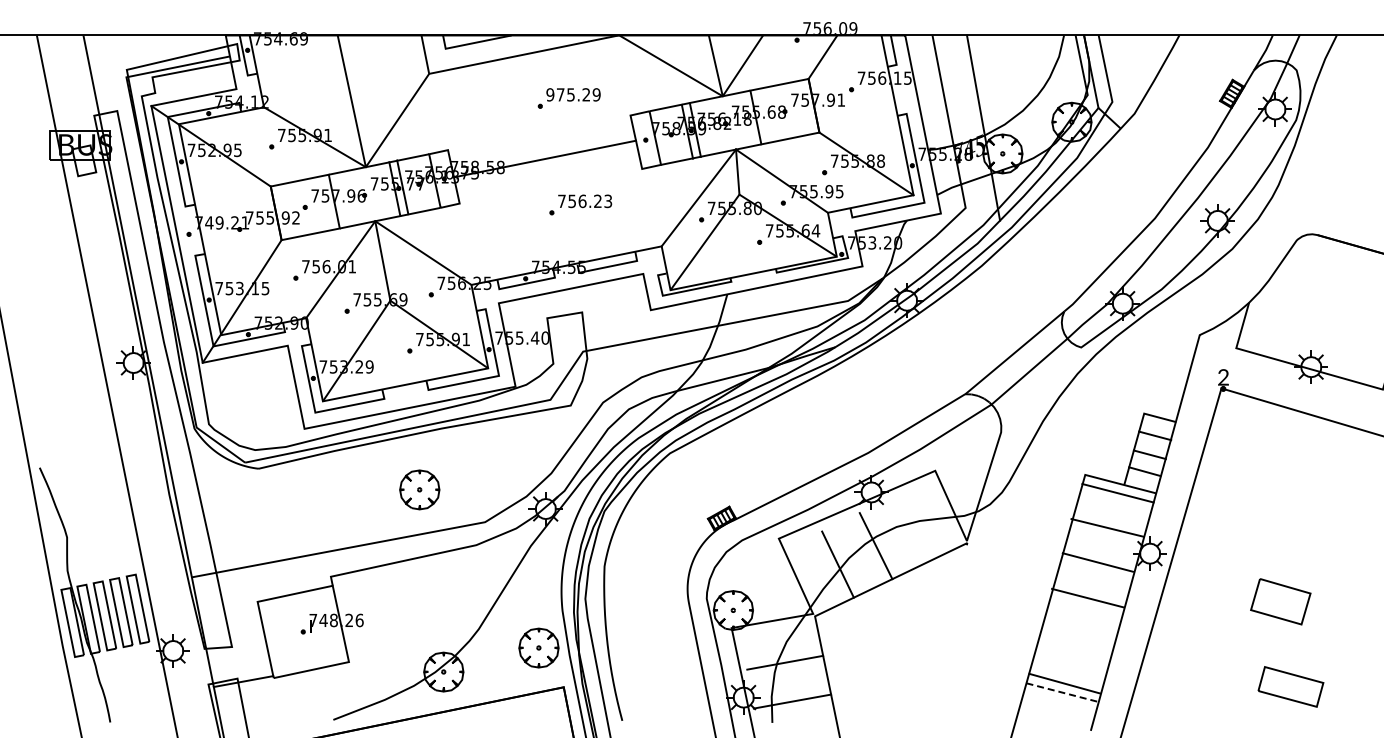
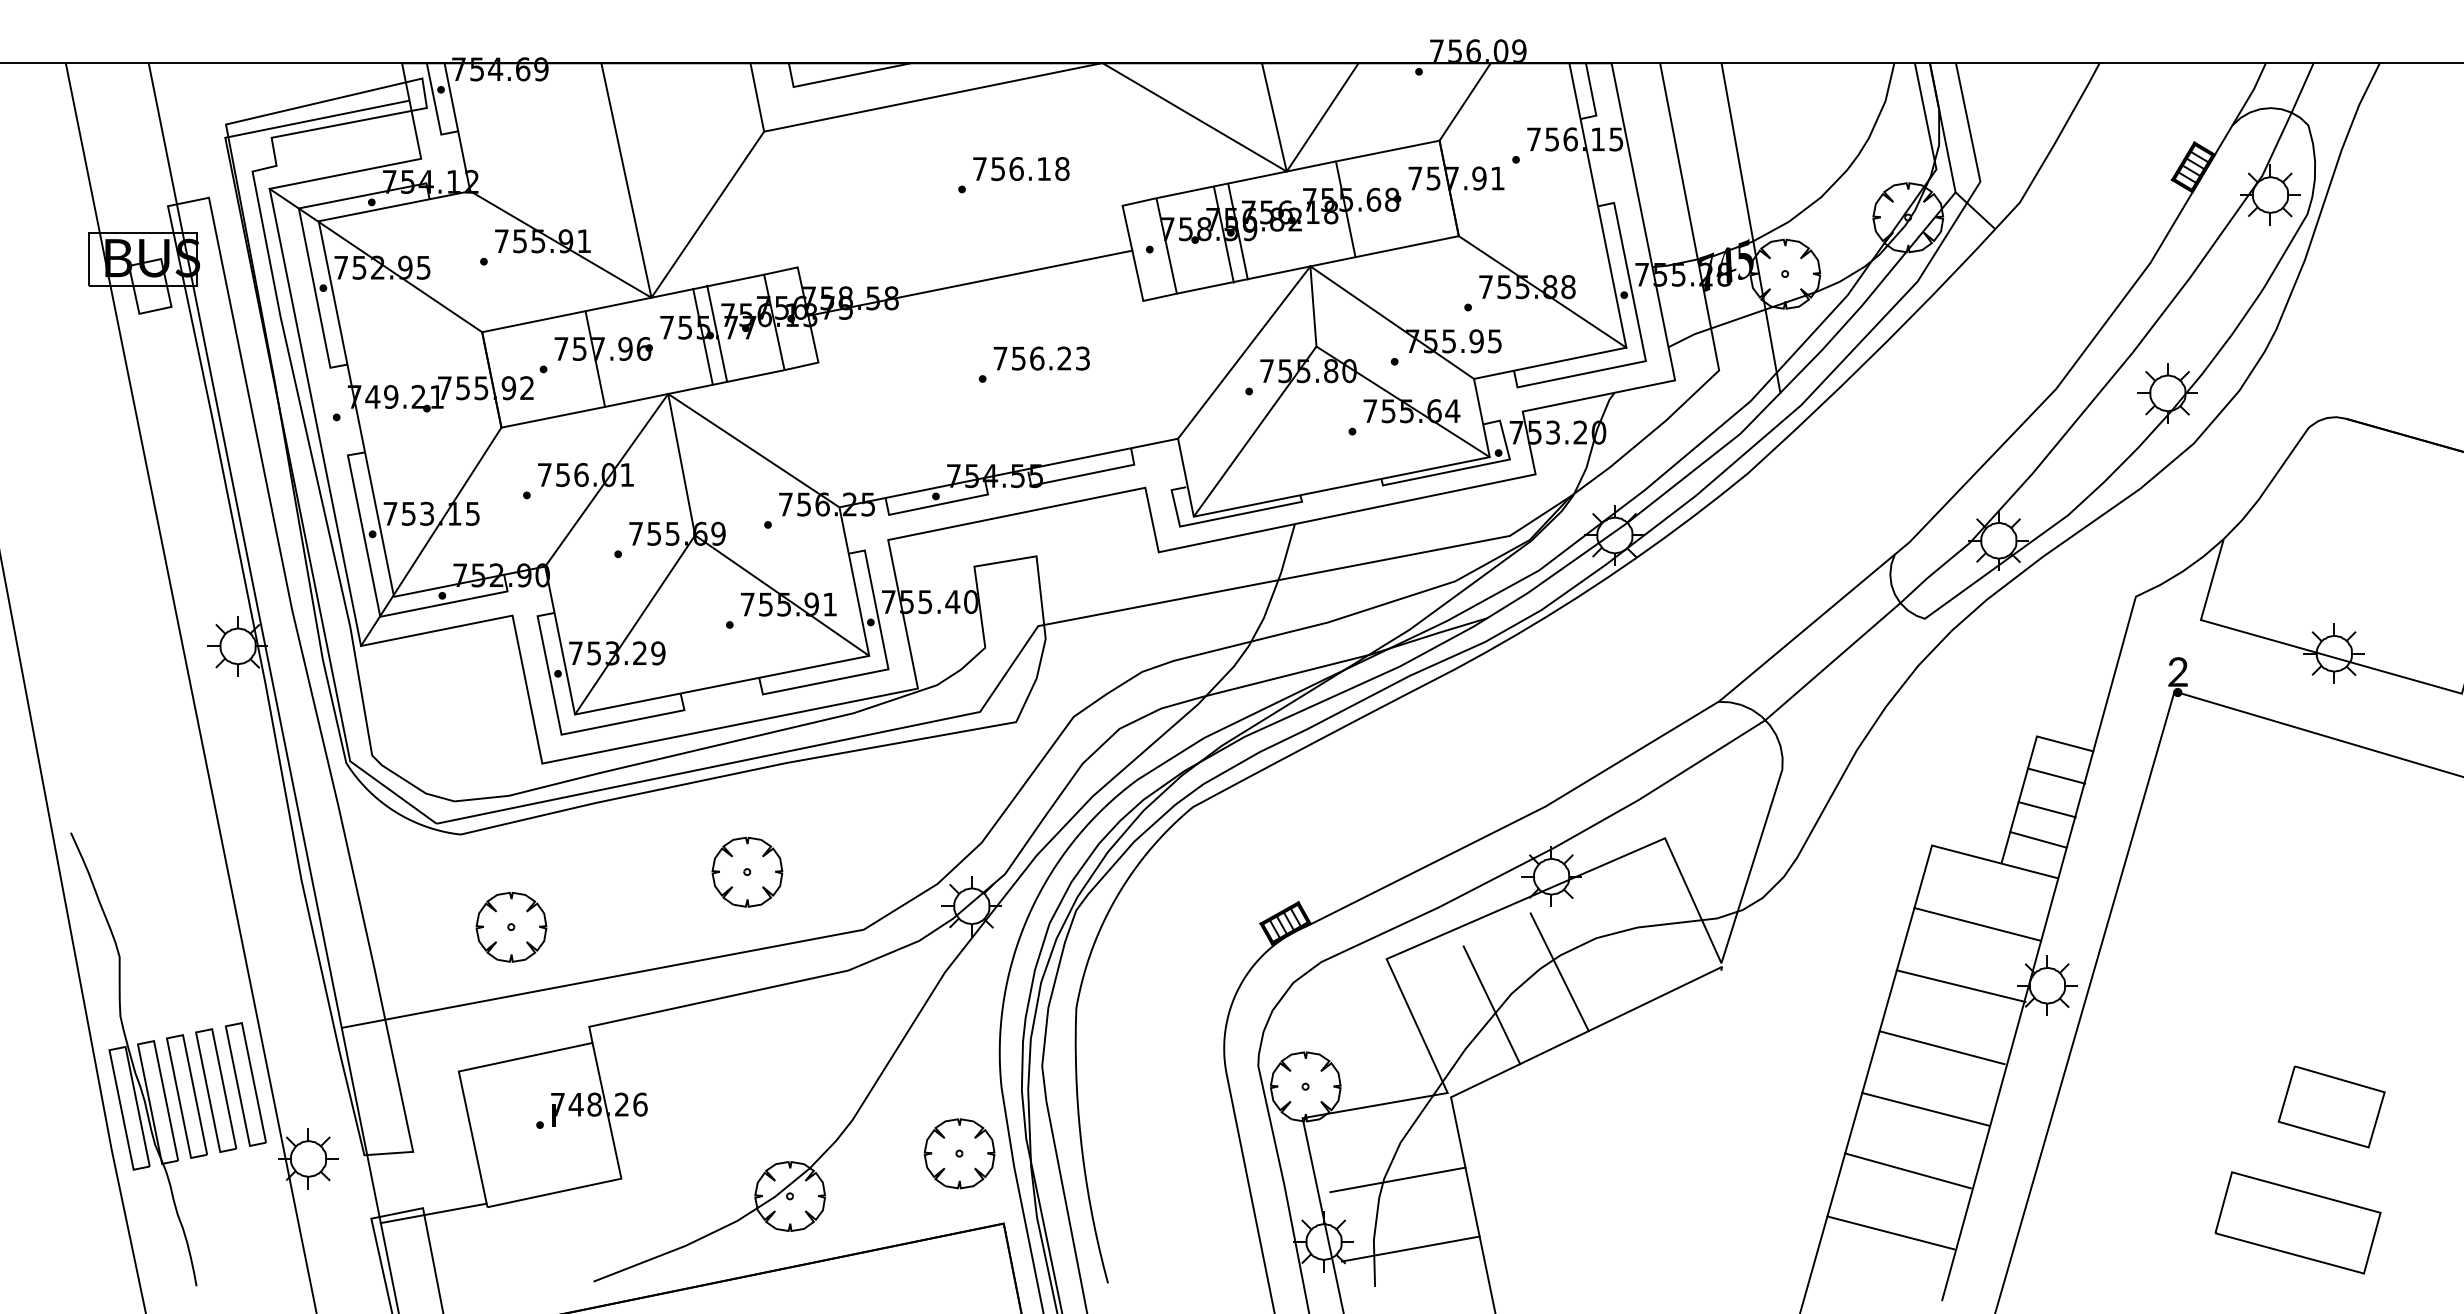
text: (573, 94) -> (1021, 168), 975.29 -> 756.18
line: (1117, 493) -> (1976, 924), moved
part: (286, 520) -> (510, 926), added
line: (1107, 527) -> (1960, 985), moved
line: (1097, 562) -> (1941, 1047), moved
line: (1087, 597) -> (1925, 1108), moved
part: (1280, 601) -> (2331, 1106), moved
line: (1064, 683) -> (1907, 1170), moved
part: (1290, 686) -> (2297, 1222), size x1.43
line: (1062, 692) -> (1891, 1232), dashed -> solid

